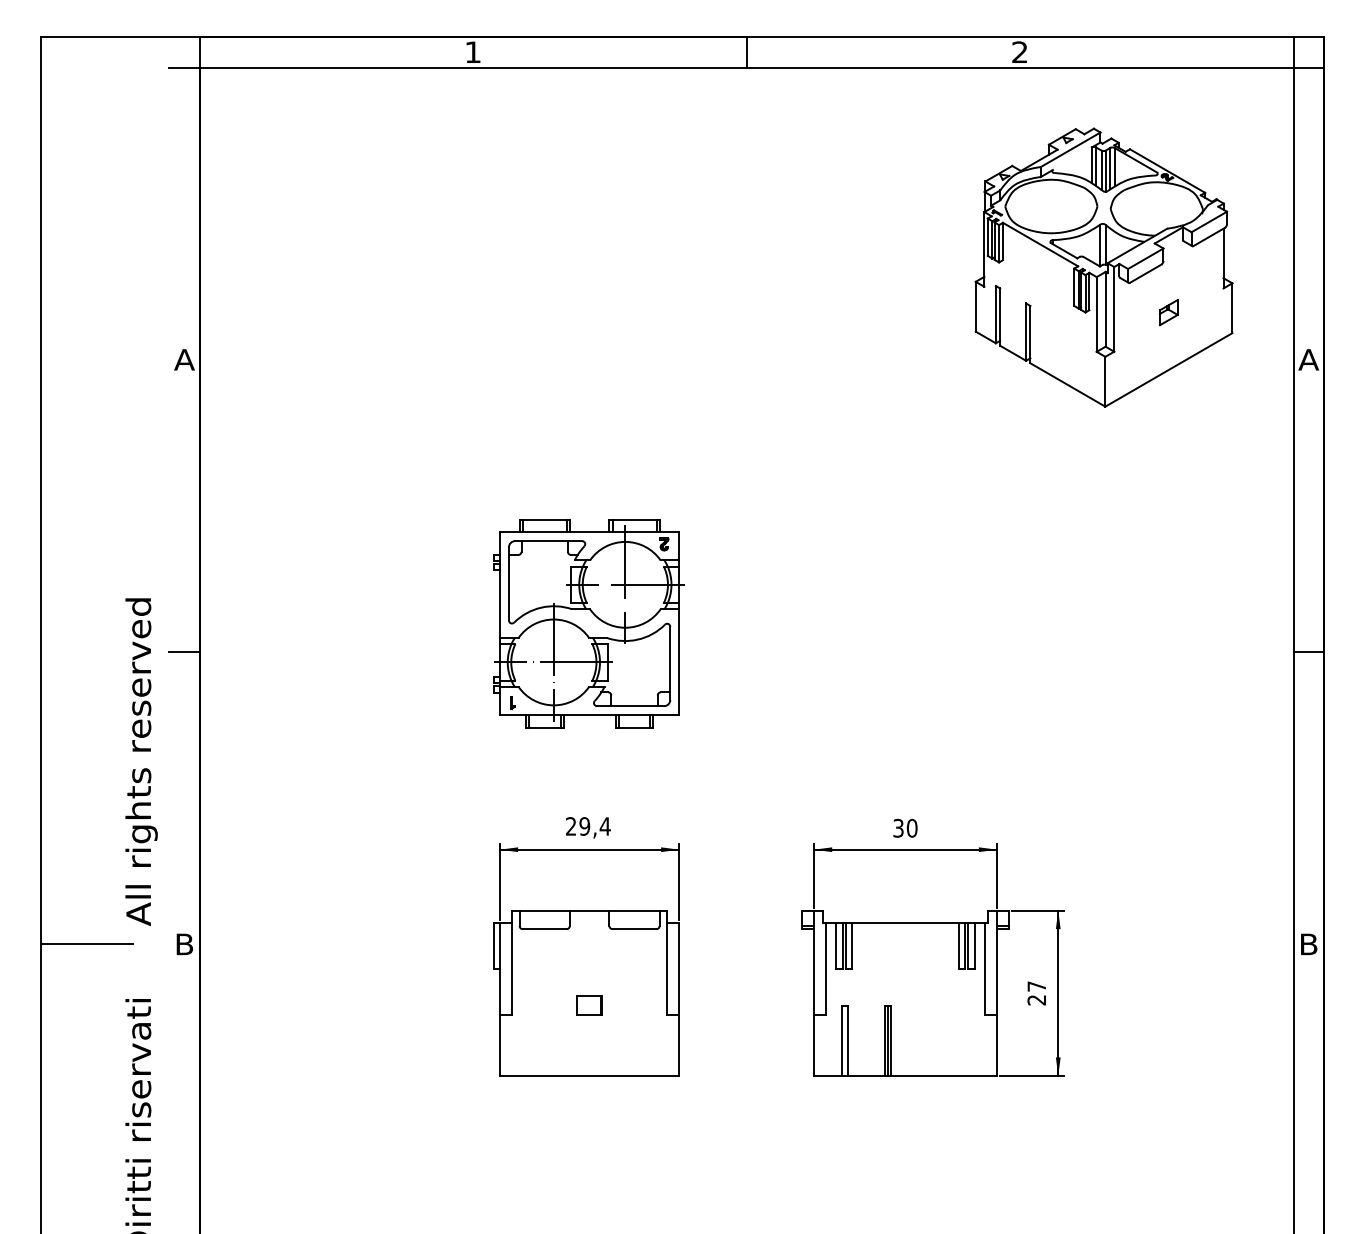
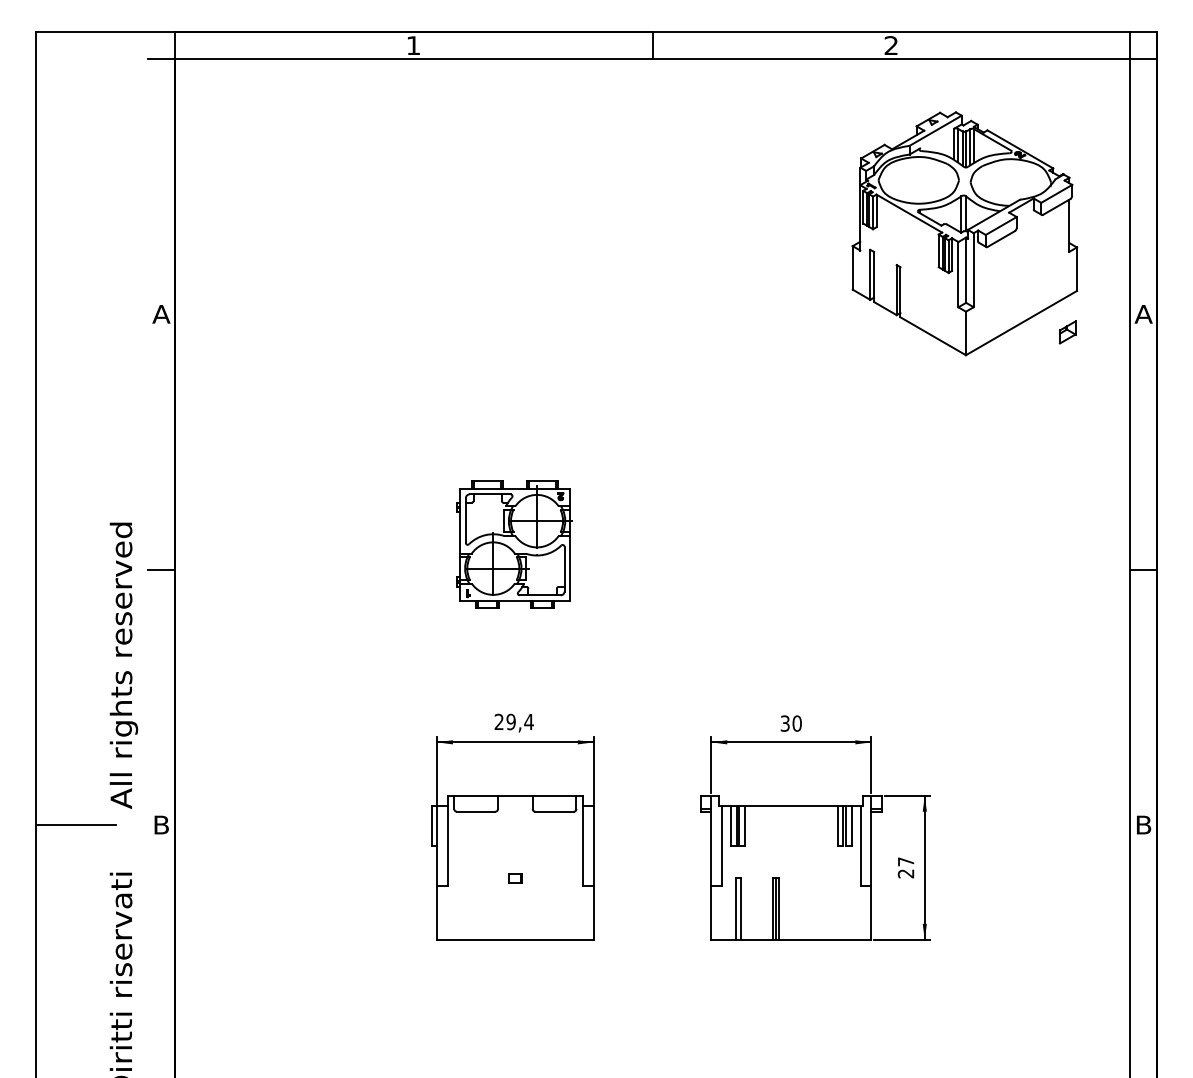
part: (1168, 312) -> (1067, 332), moved
part: (588, 623) -> (514, 544), size x0.7
part: (589, 1005) -> (515, 878), size x0.6

